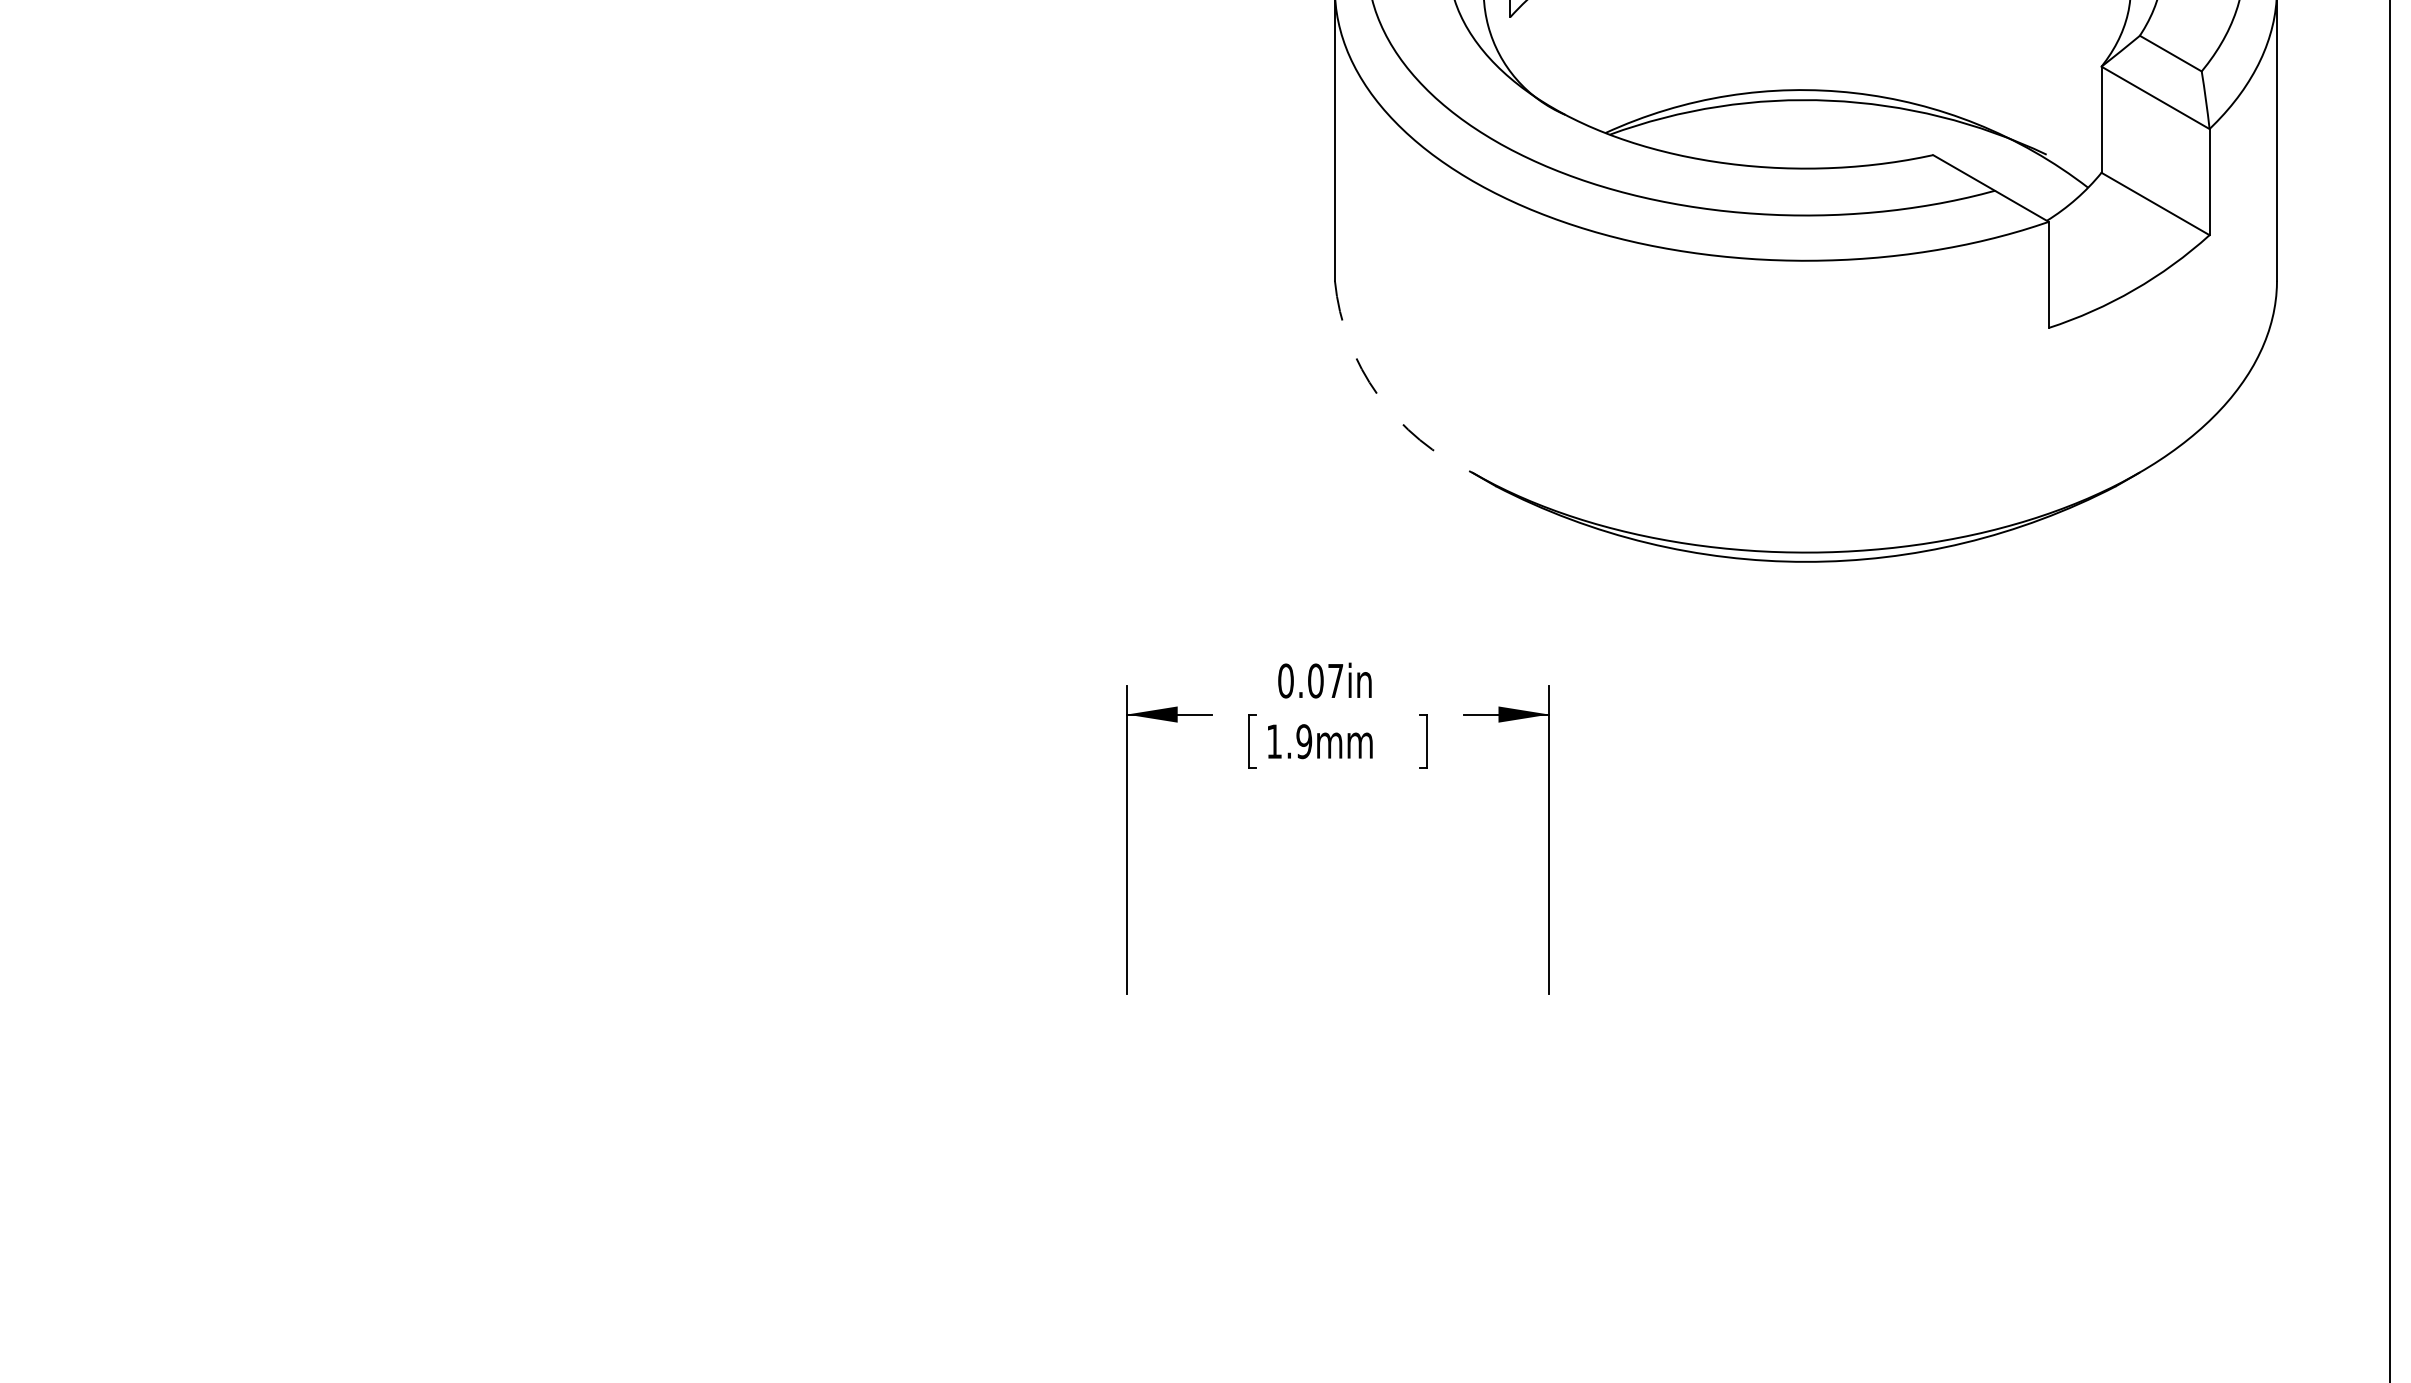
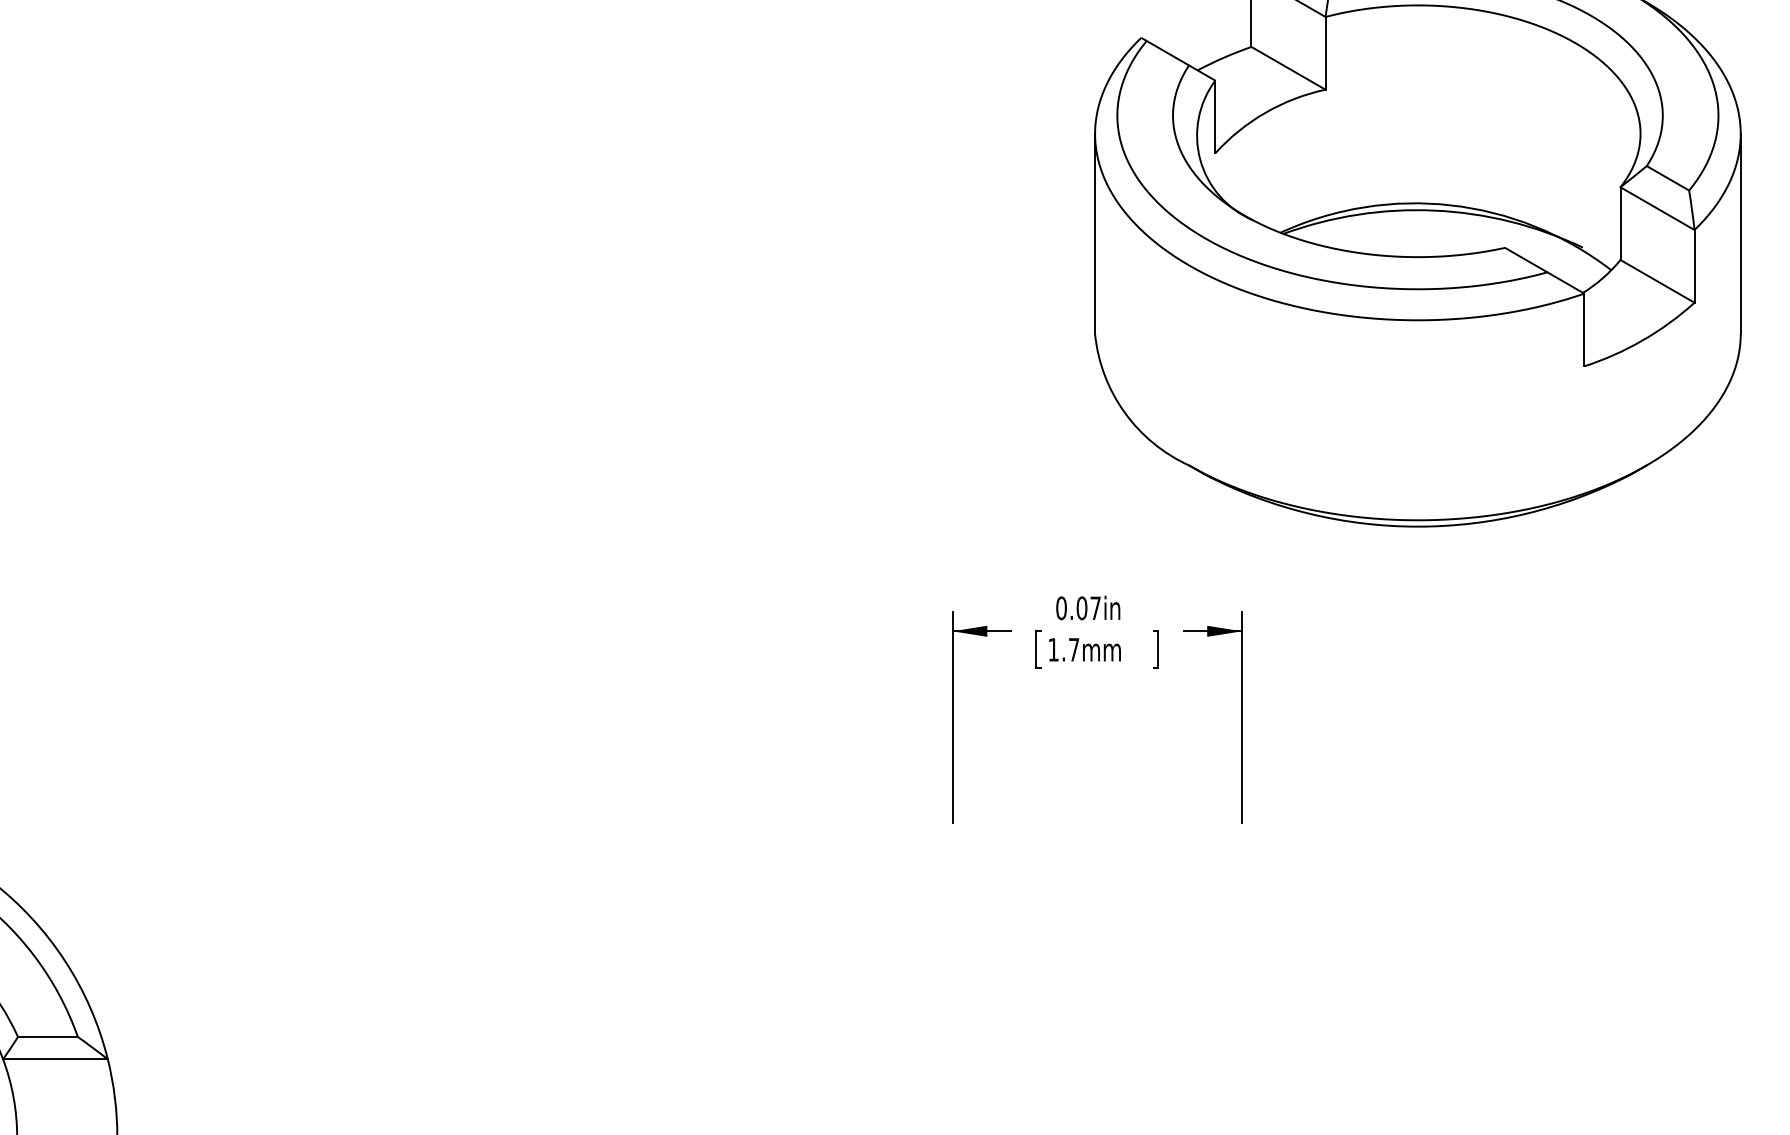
arc: (1377, 395) -> (1124, 412), dashed -> solid
text: (1303, 741) -> (1073, 649), 1.9mm -> 1.7mm

